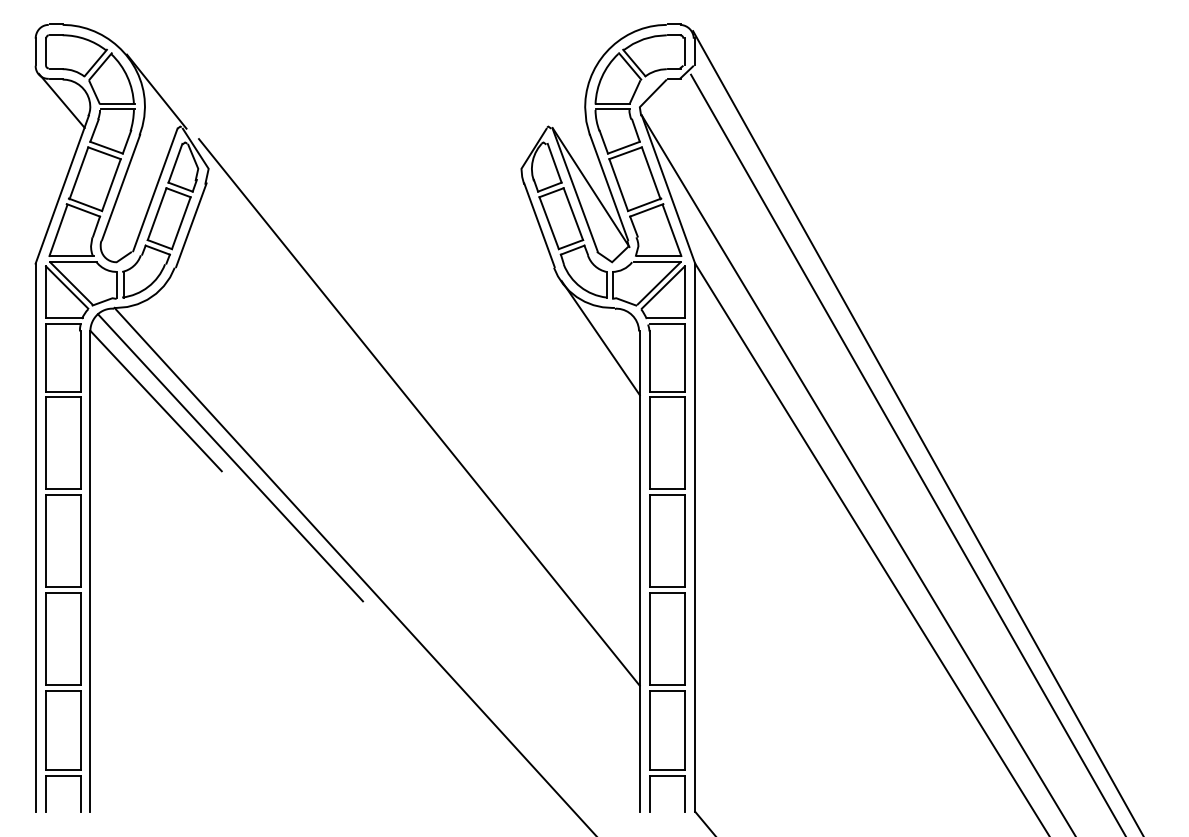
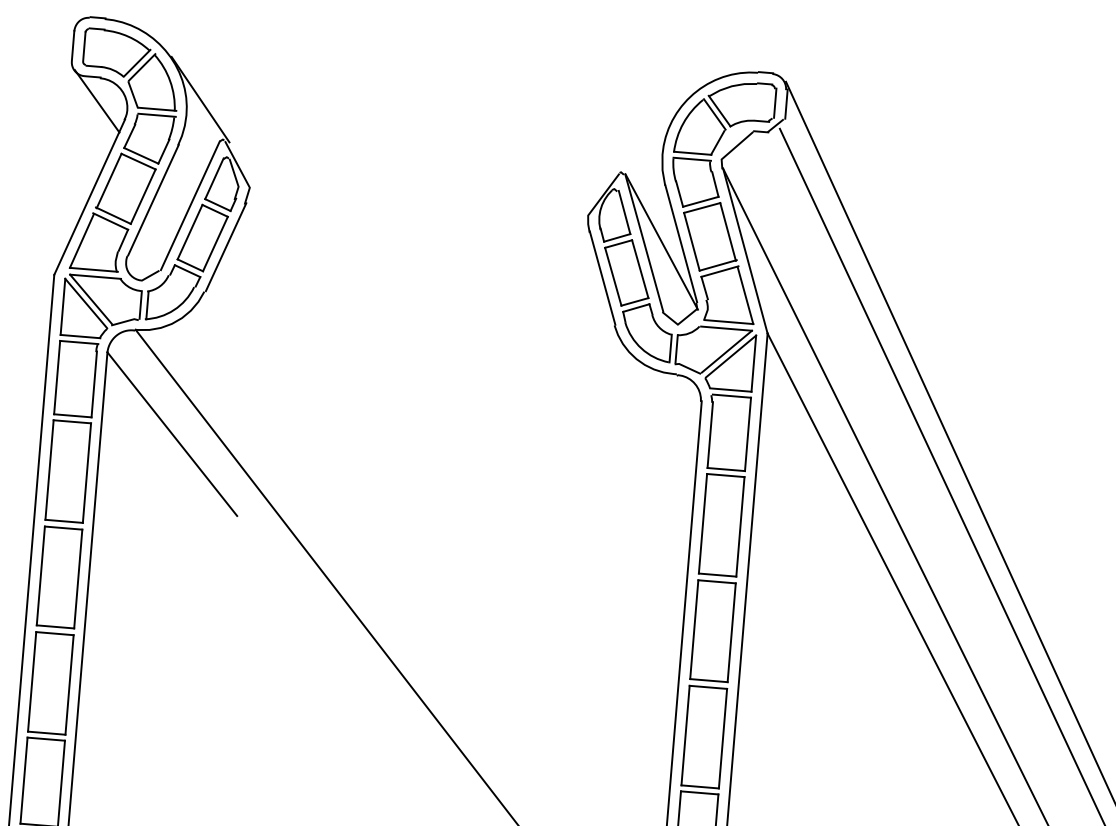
line: (600, 337) -> (658, 404), removed
line: (418, 412) -> (455, 469), removed
line: (230, 457) -> (247, 501), removed

